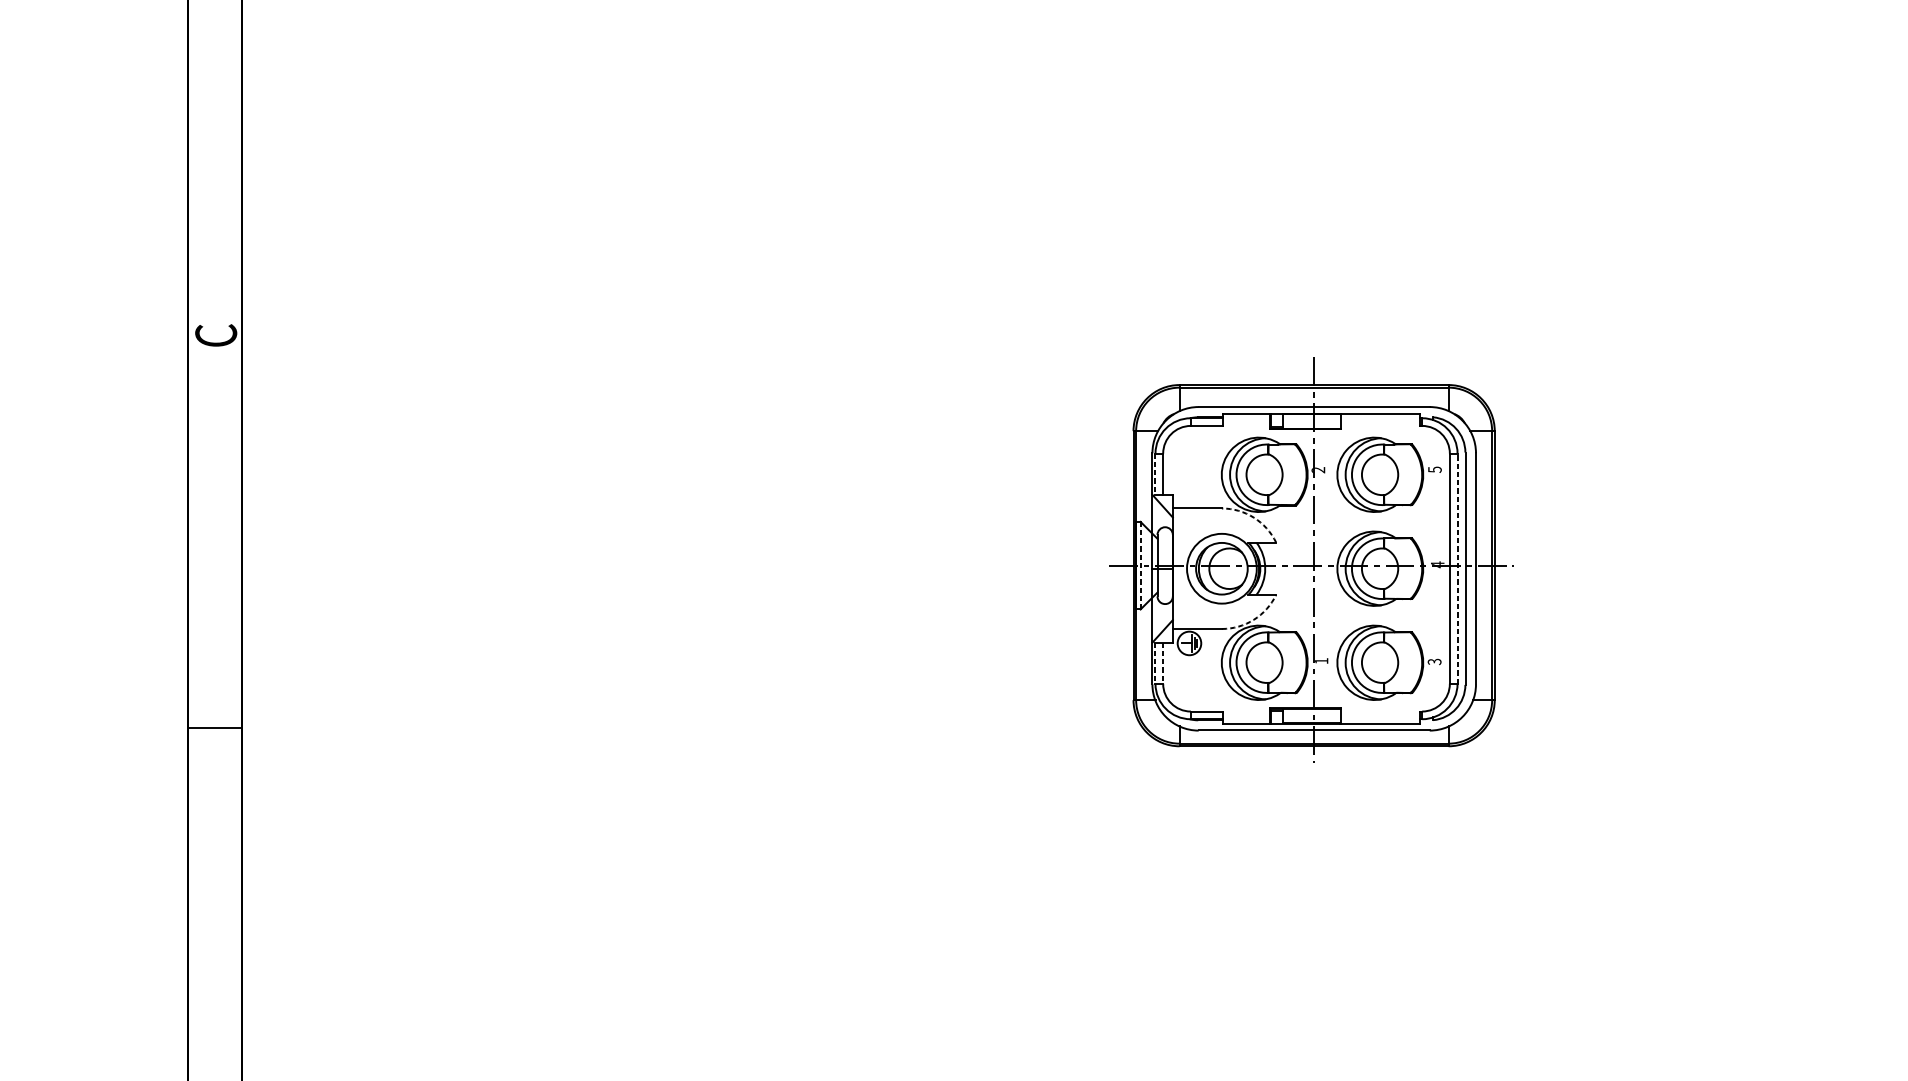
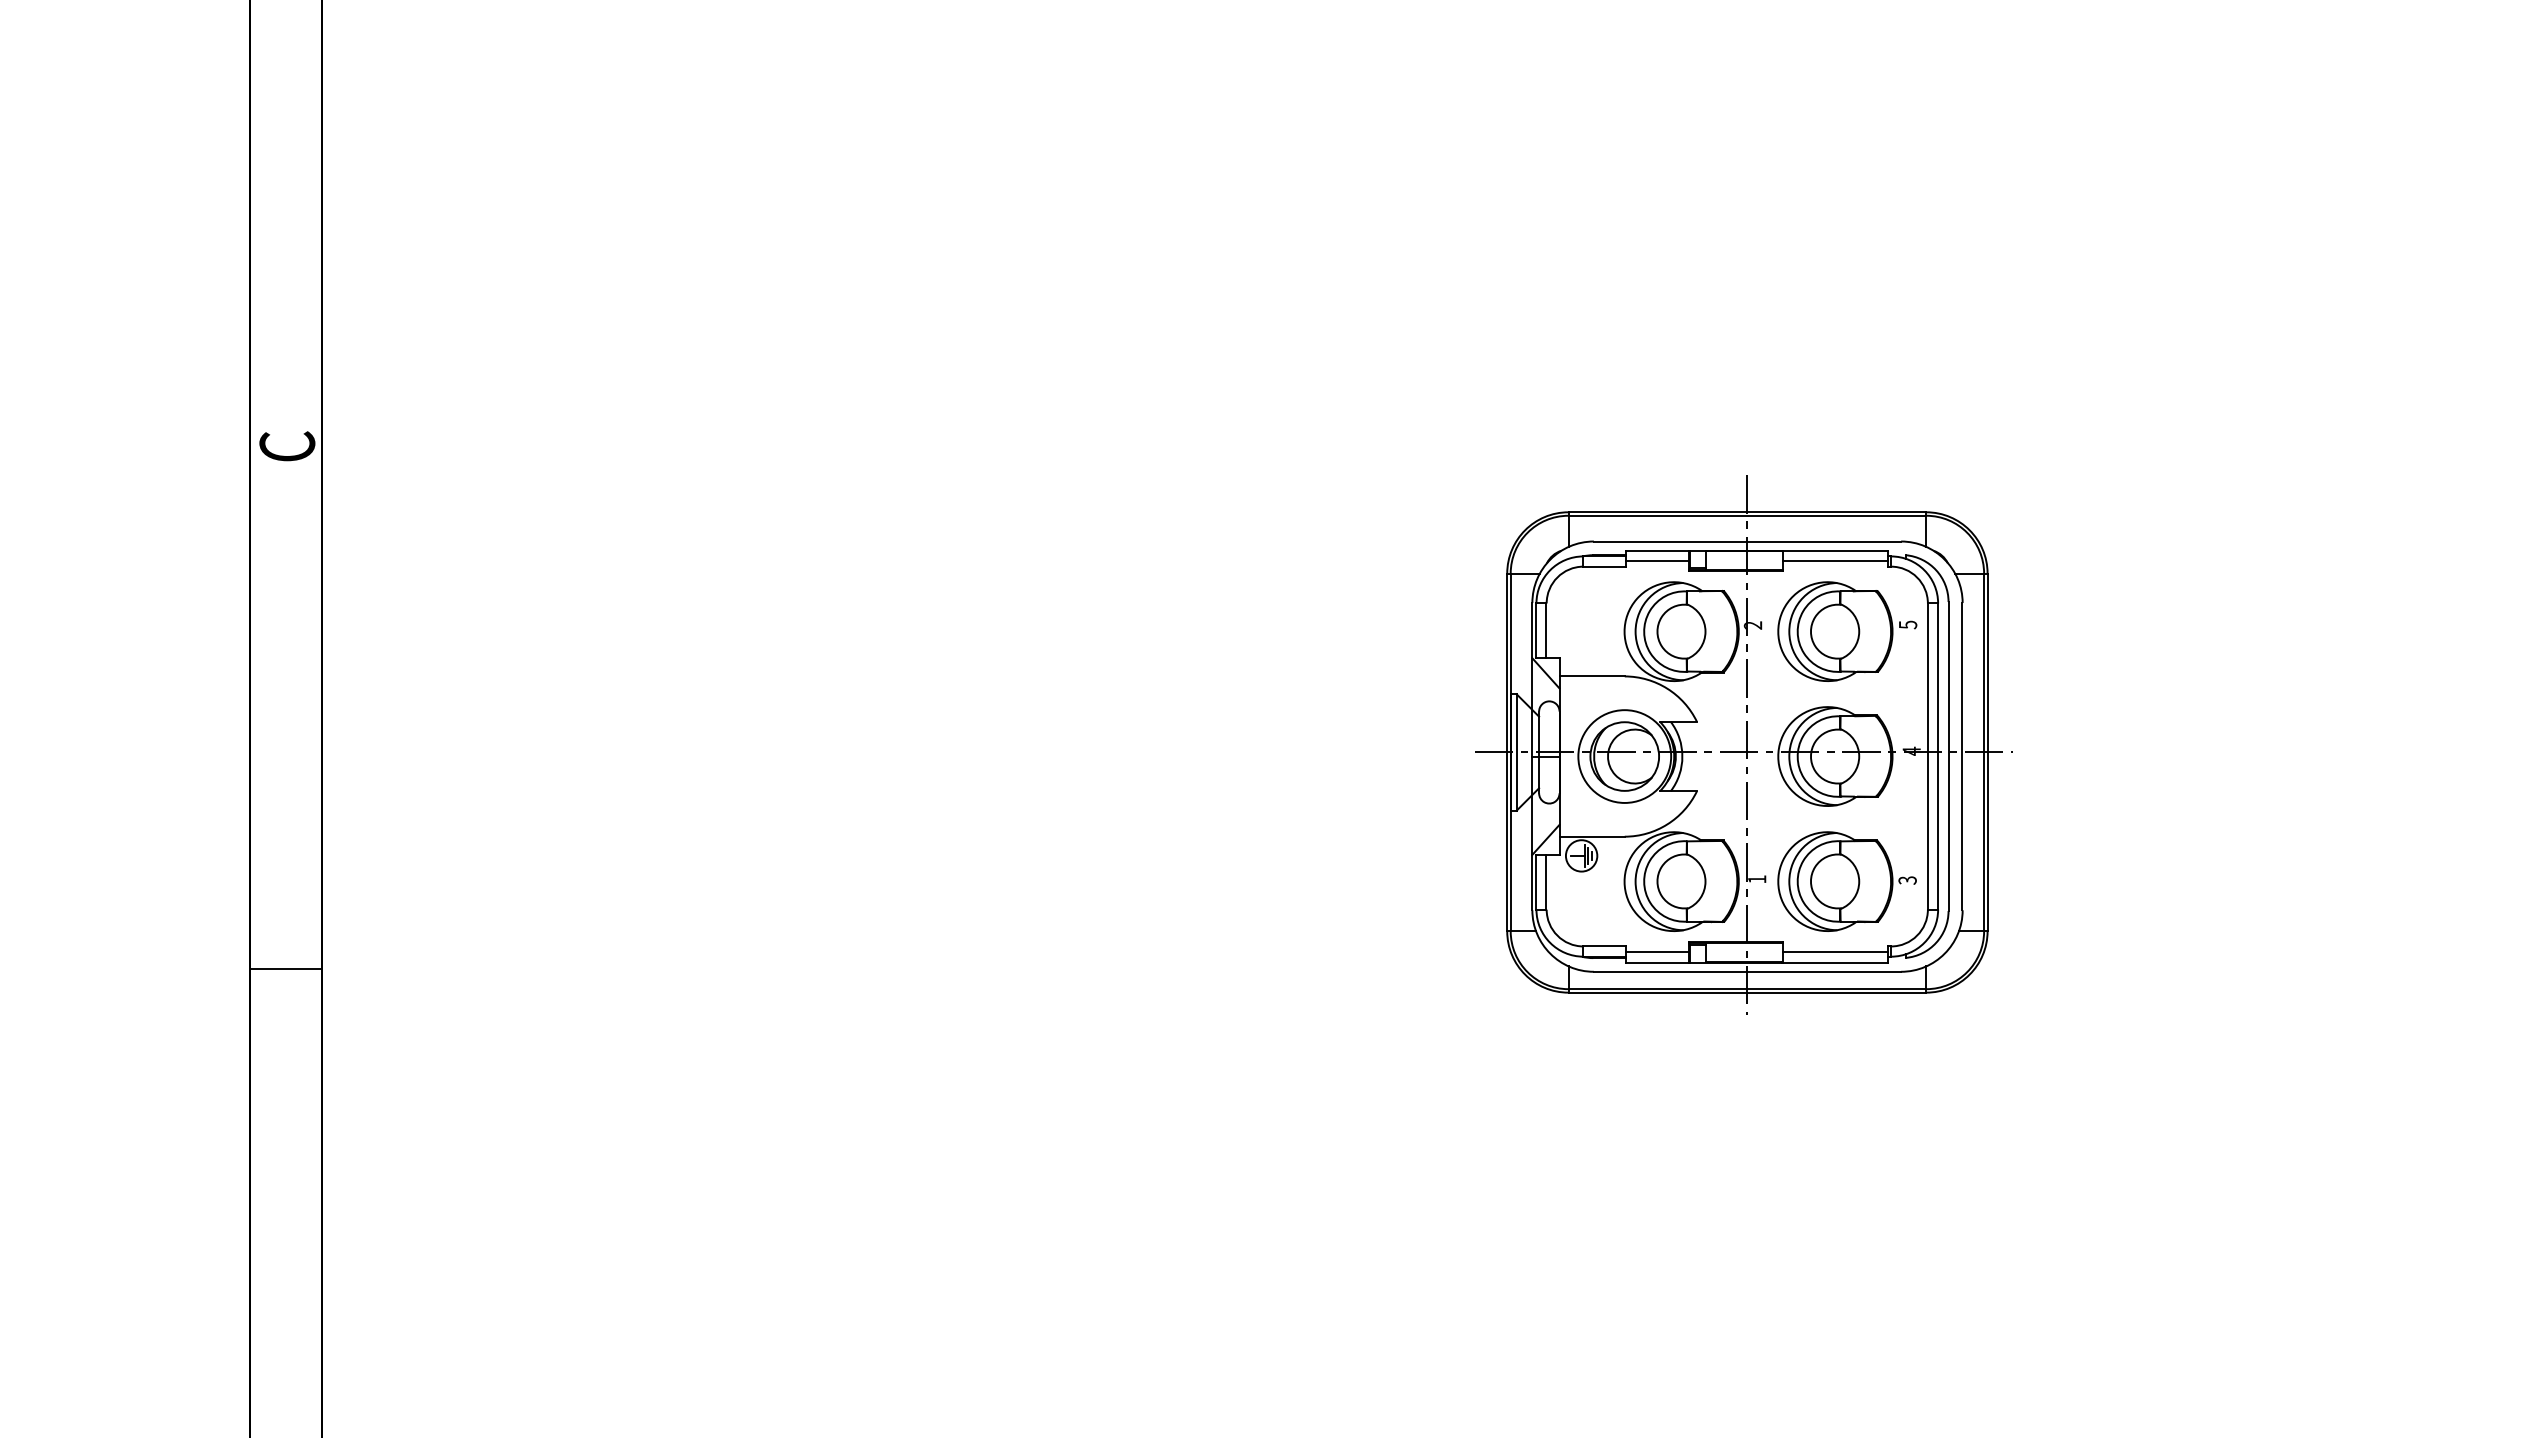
line: (1246, 421) -> (1657, 560), added
line: (1379, 421) -> (1834, 560), added
line: (1155, 474) -> (1536, 631), dashed -> solid
arc: (1254, 517) -> (1667, 688), dashed -> solid
line: (1140, 564) -> (1516, 751), dashed -> solid
line: (1457, 568) -> (1938, 756), dashed -> solid
arc: (1254, 619) -> (1667, 824), dashed -> solid
line: (1155, 663) -> (1536, 882), dashed -> solid
line: (1163, 663) -> (1546, 882), dashed -> solid
line: (1246, 716) -> (1657, 952), added
line: (1379, 716) -> (1834, 952), added

